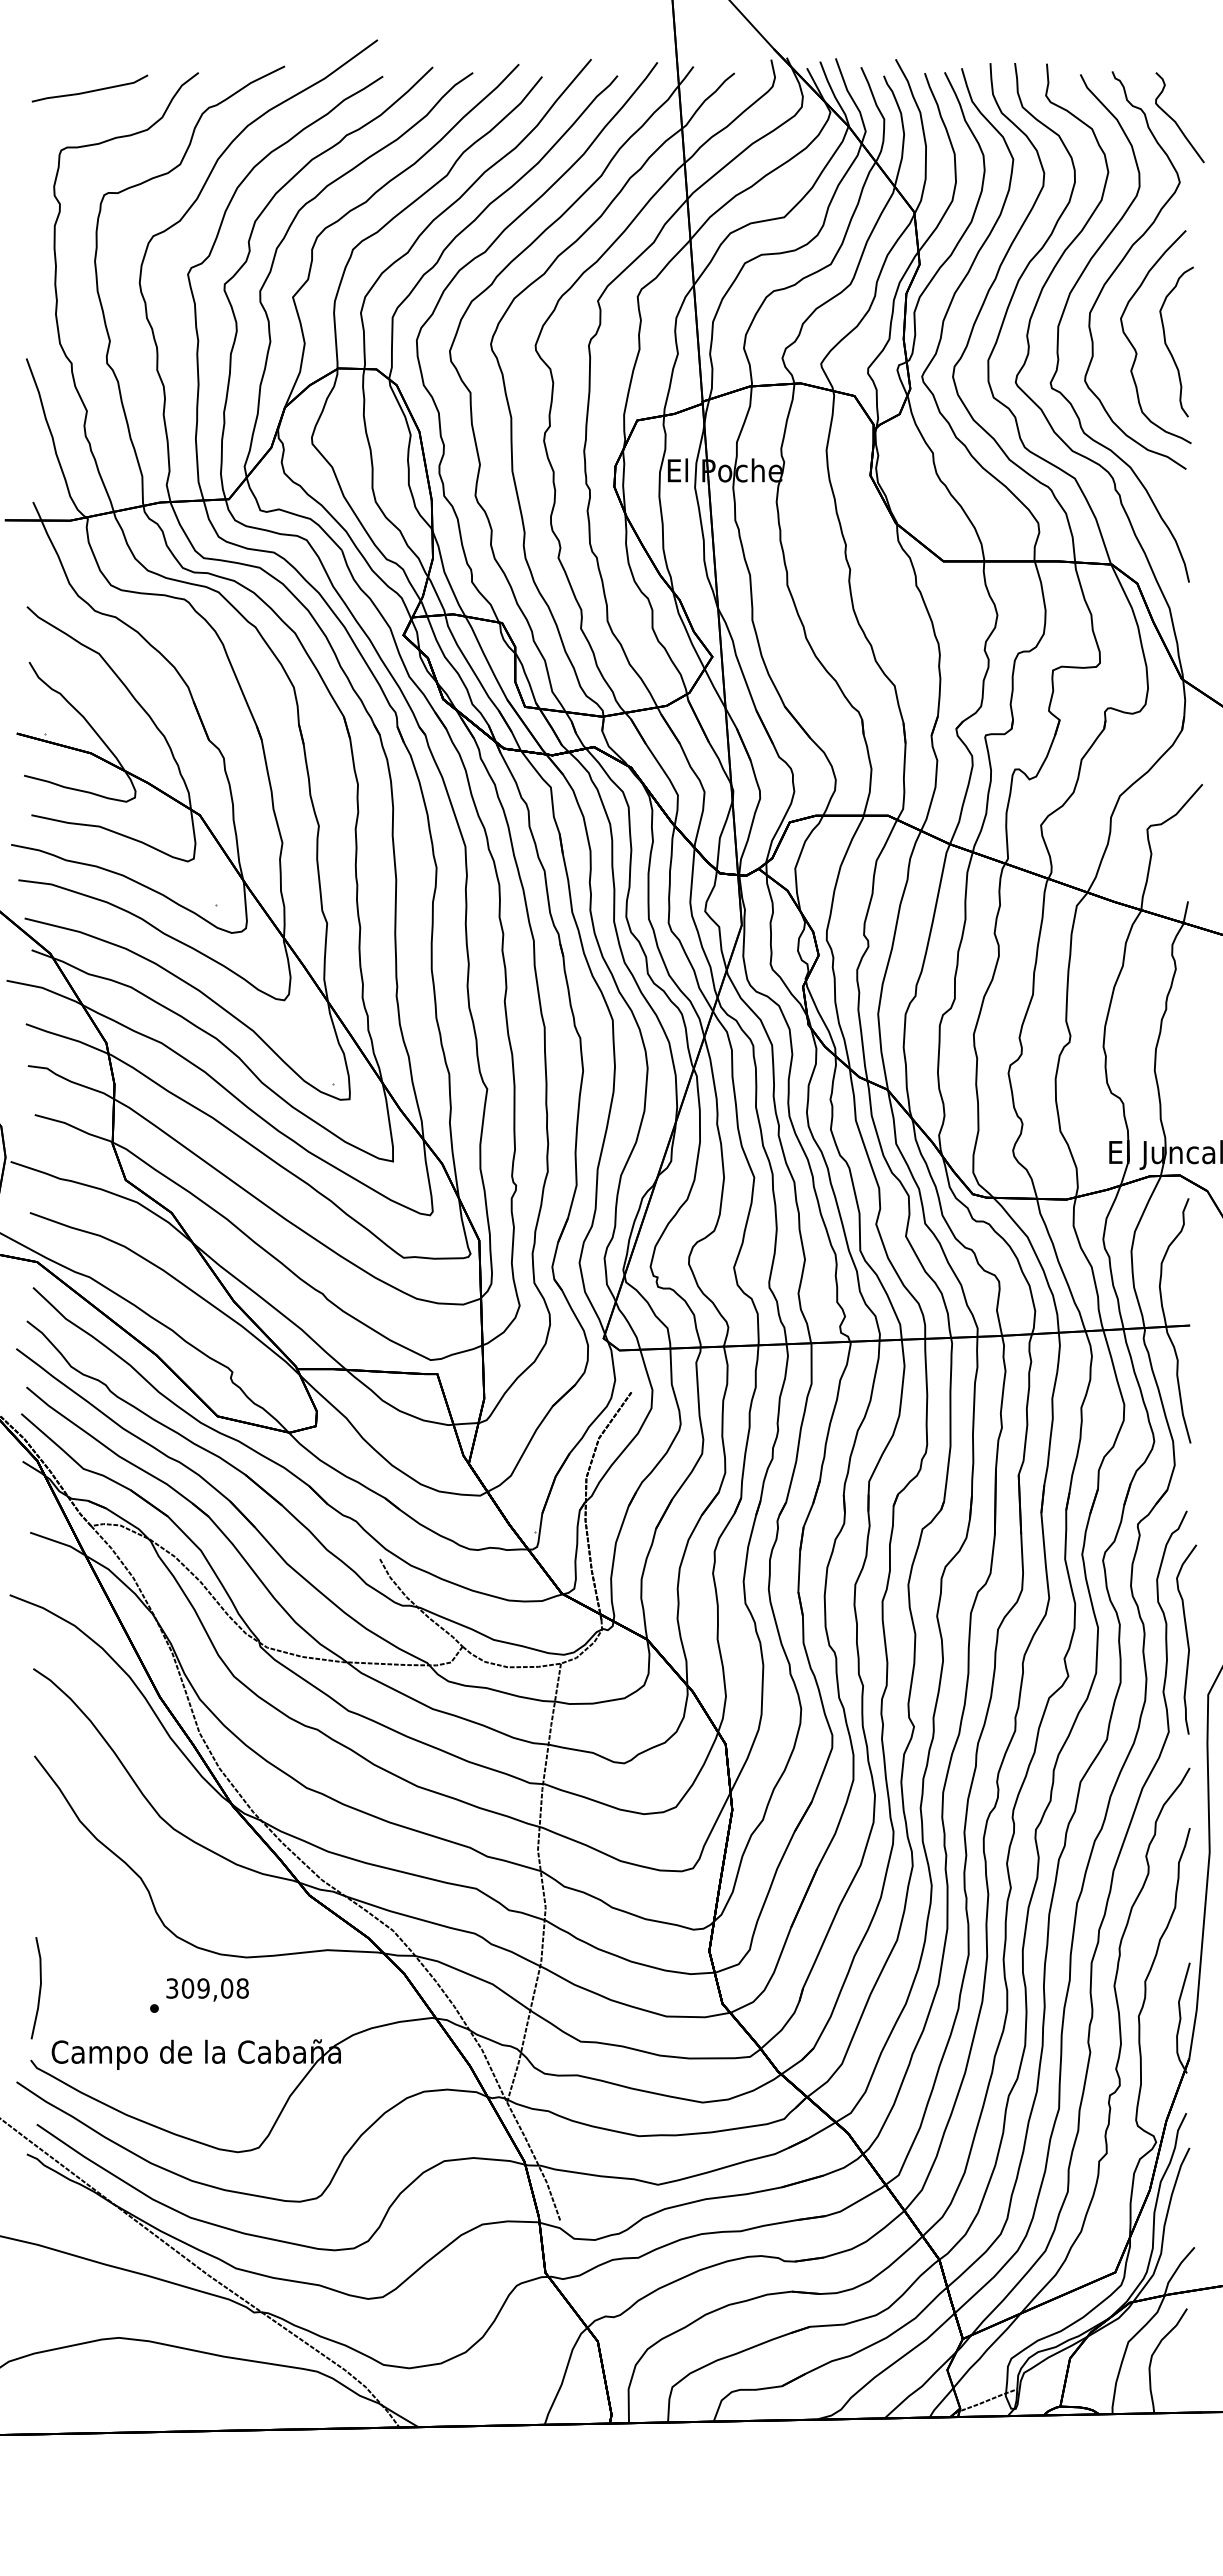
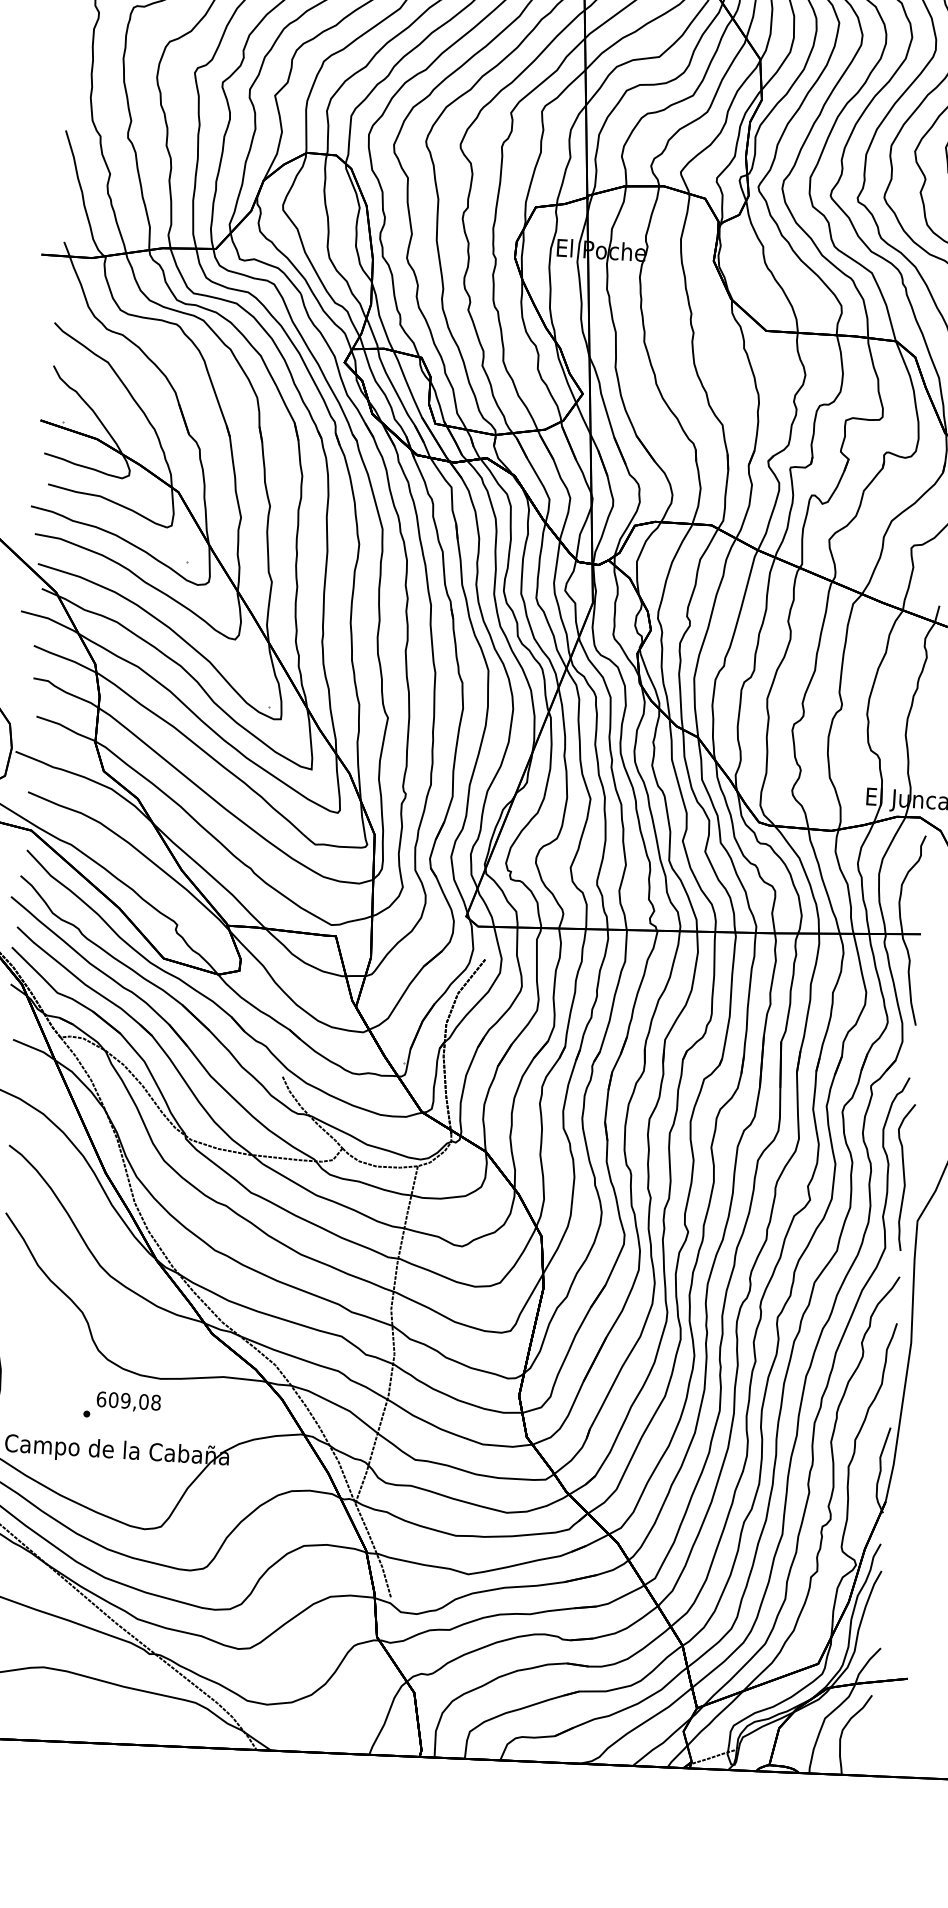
text: (172, 1988) -> (101, 1399), 309,08 -> 609,08

